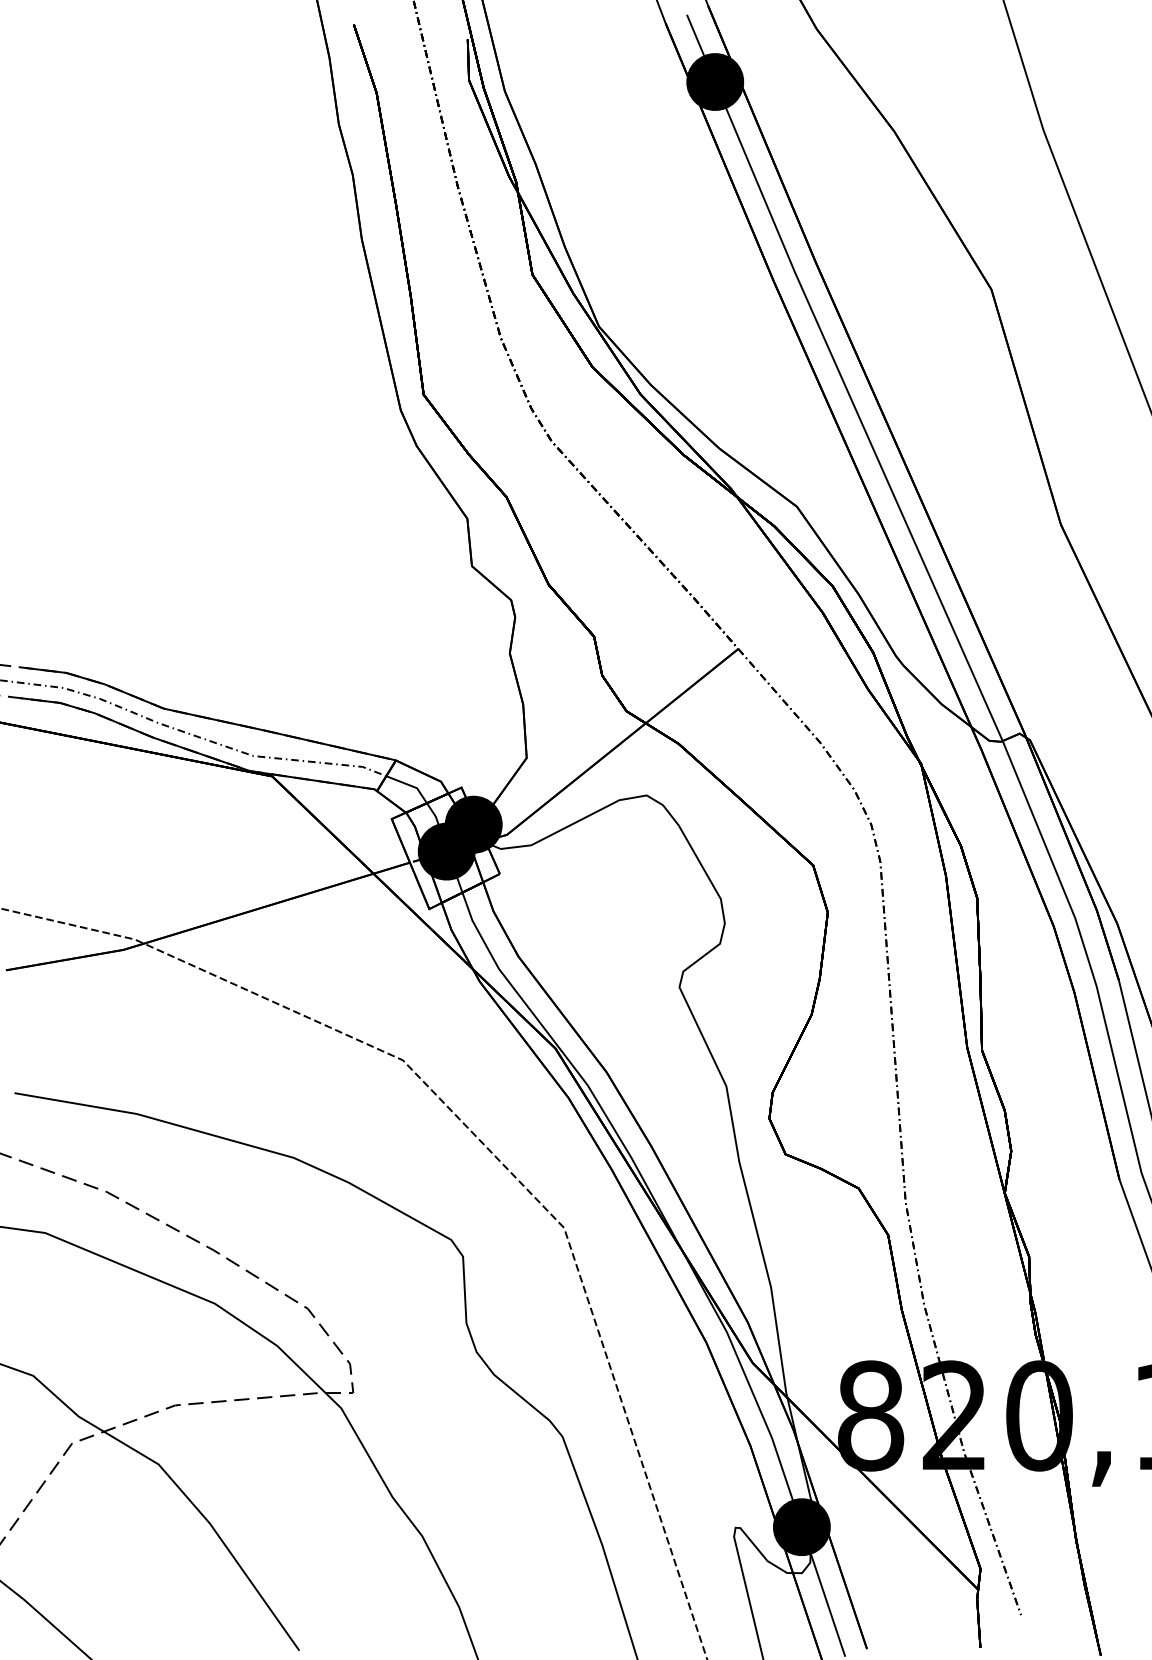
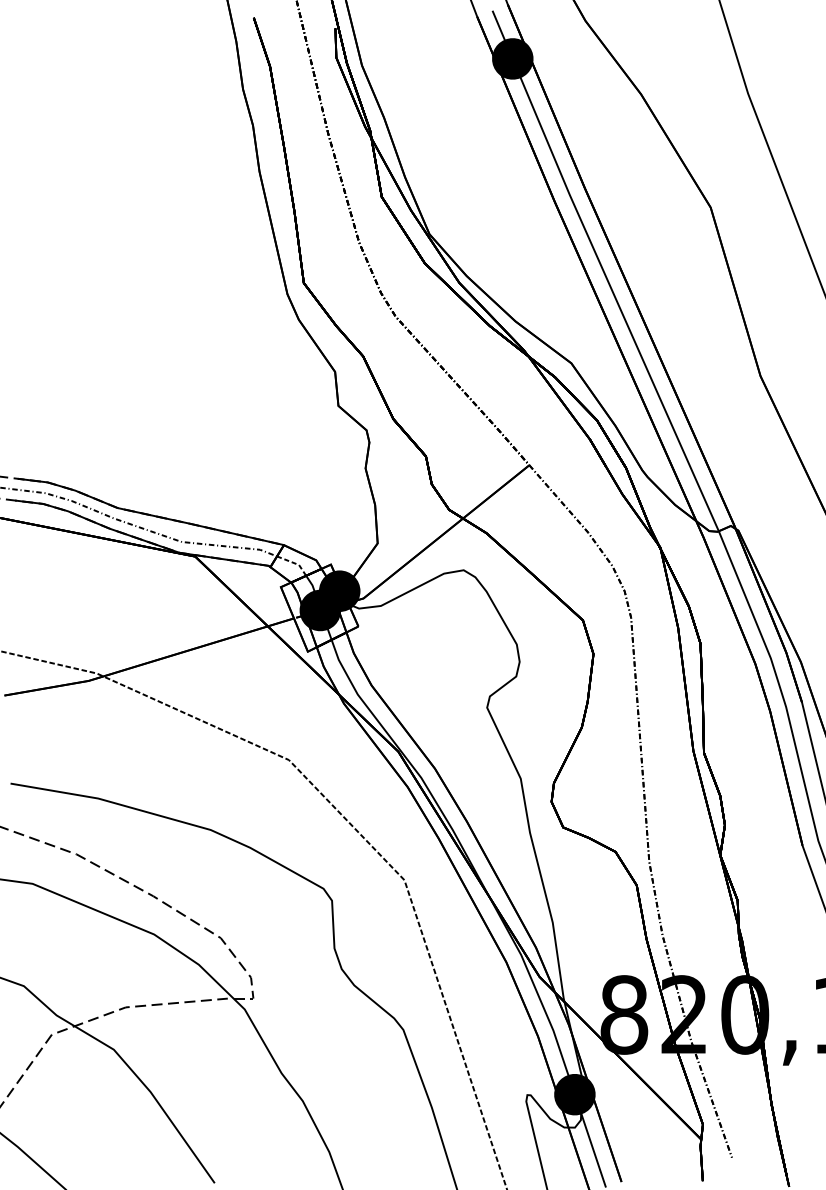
line: (410, 785) -> (294, 563), solid -> dashed

